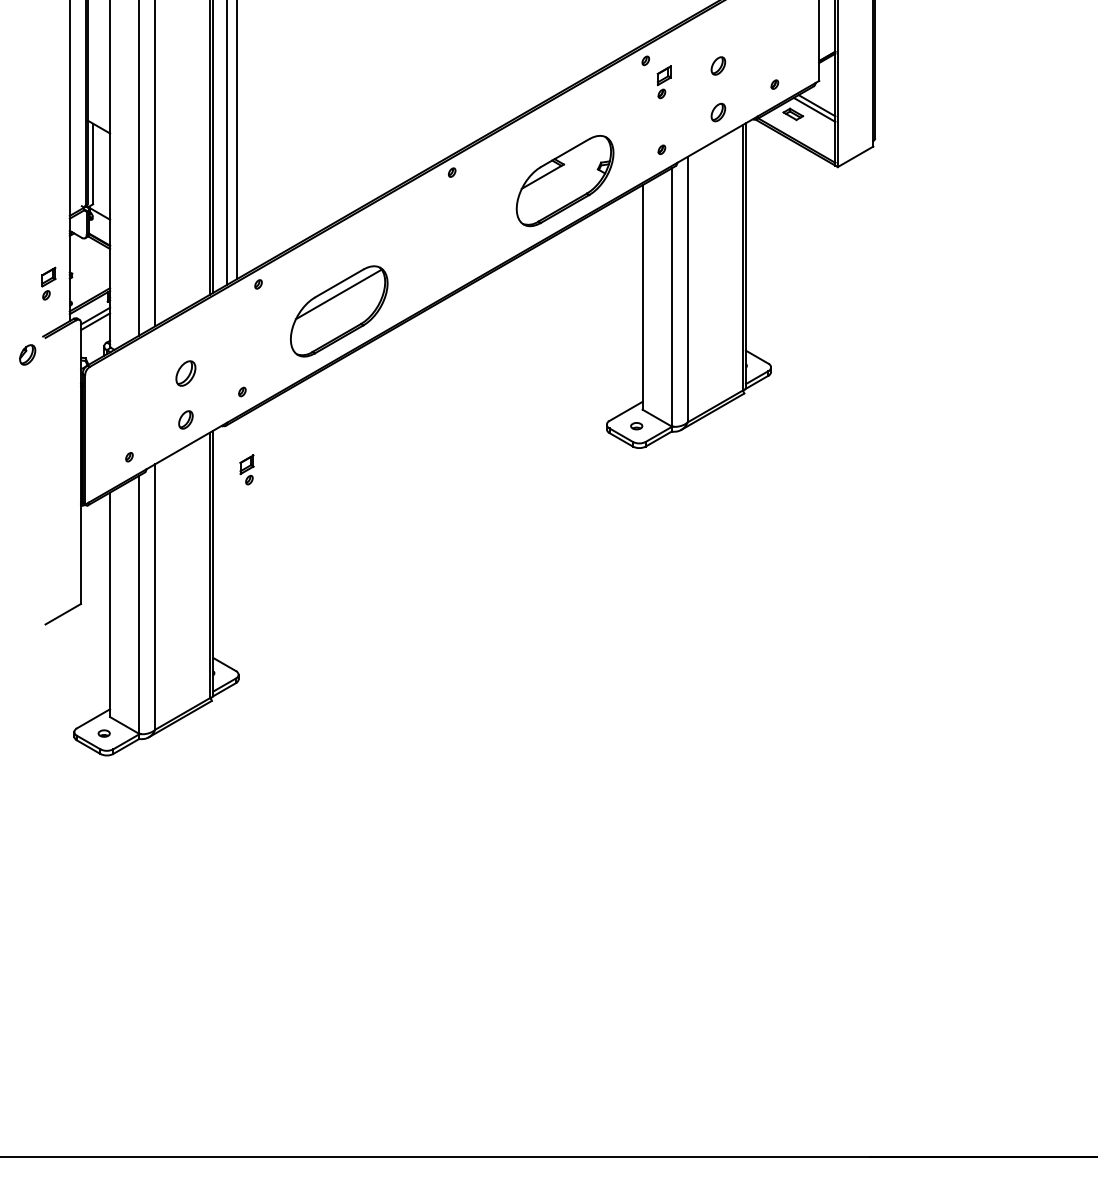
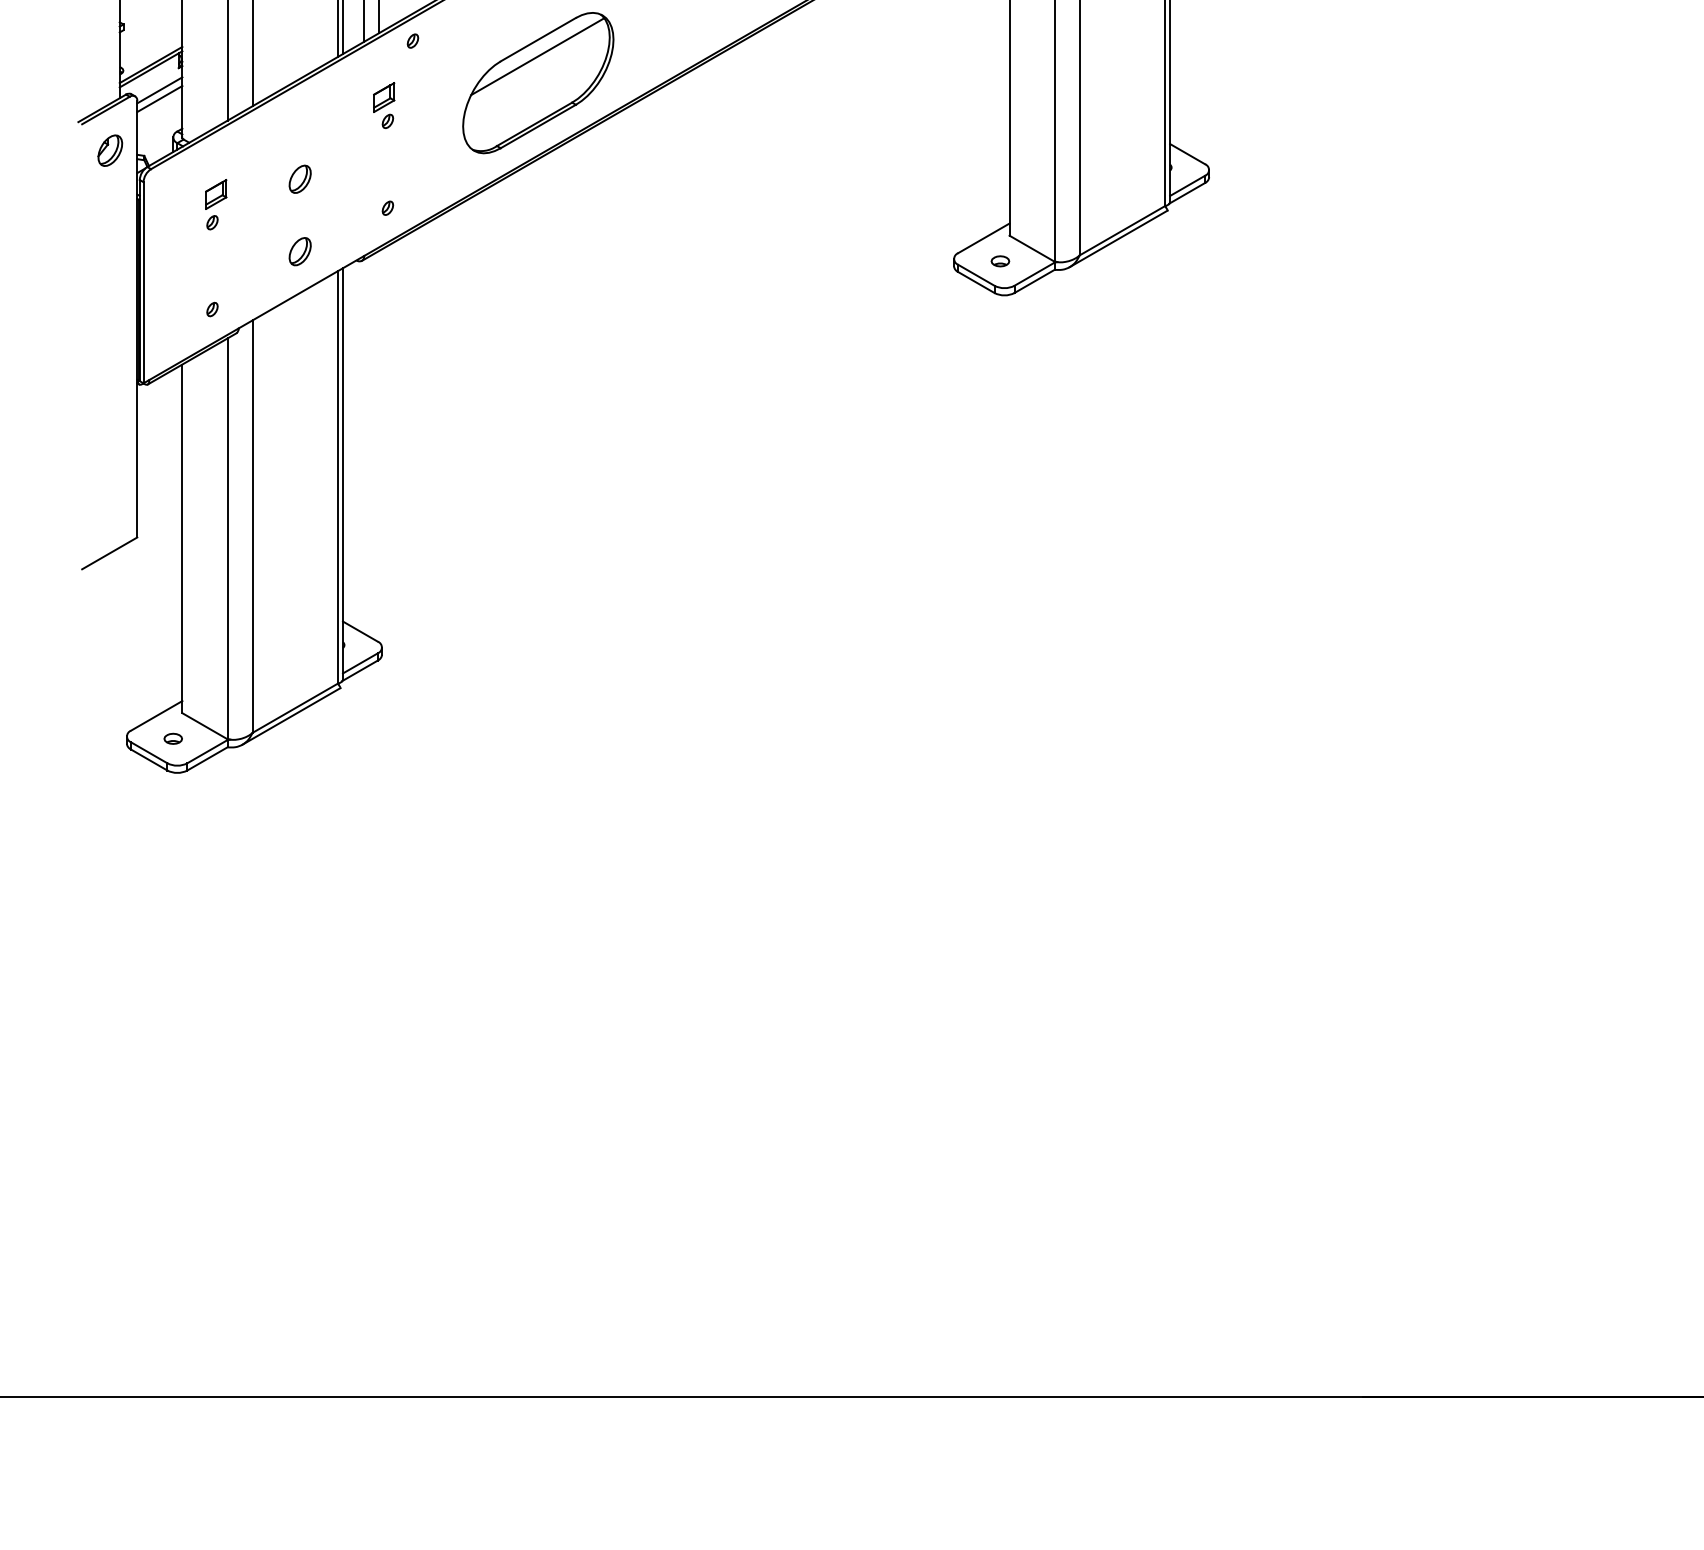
part: (48, 283) -> (215, 204), moved
part: (27, 354) -> (110, 149), moved
part: (185, 372) -> (299, 177), size x0.71
part: (246, 469) -> (383, 104), moved

